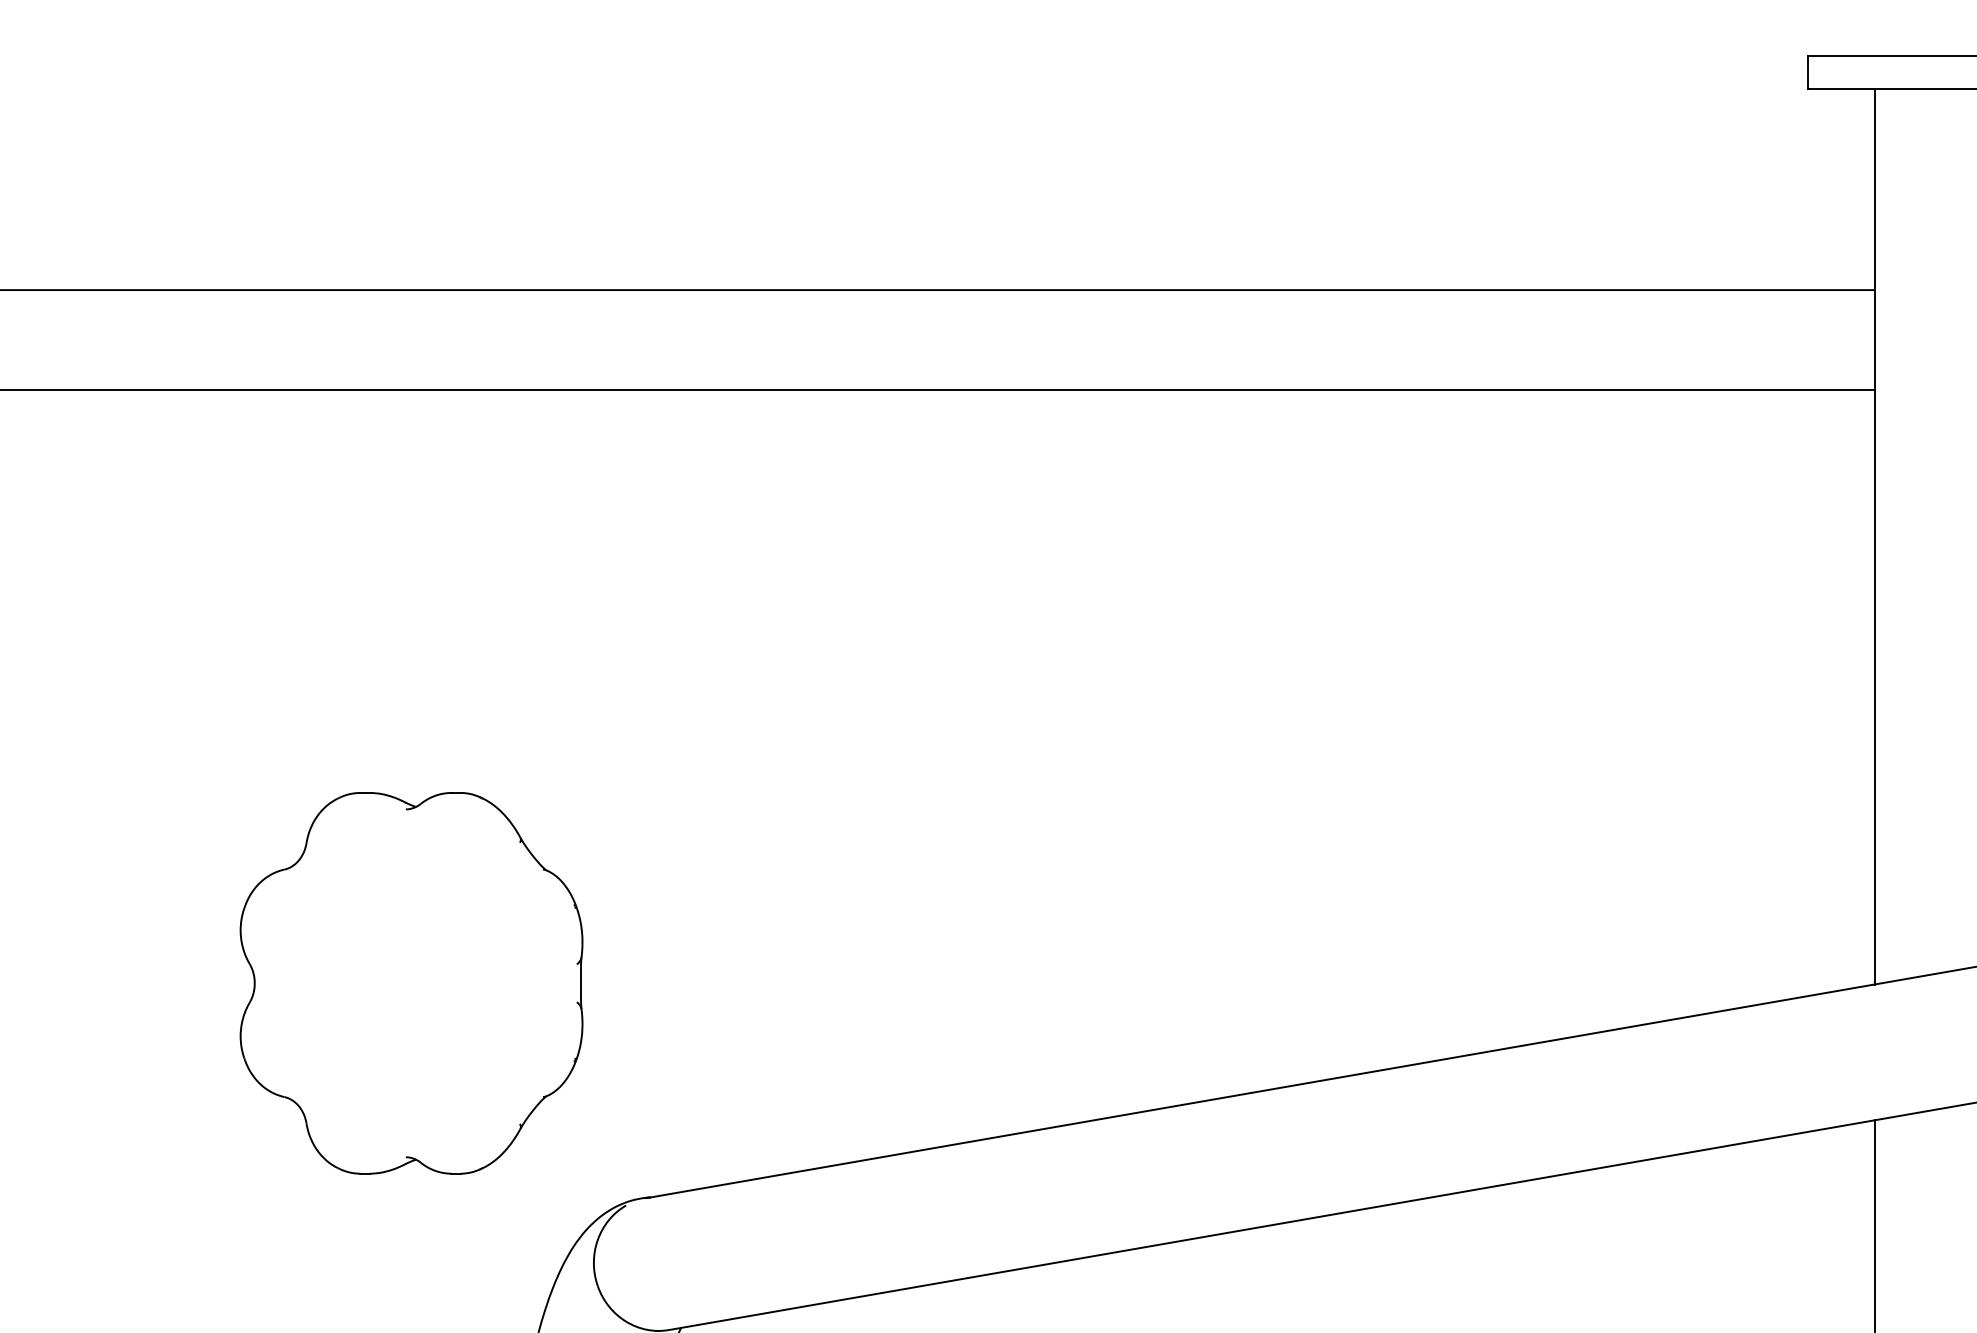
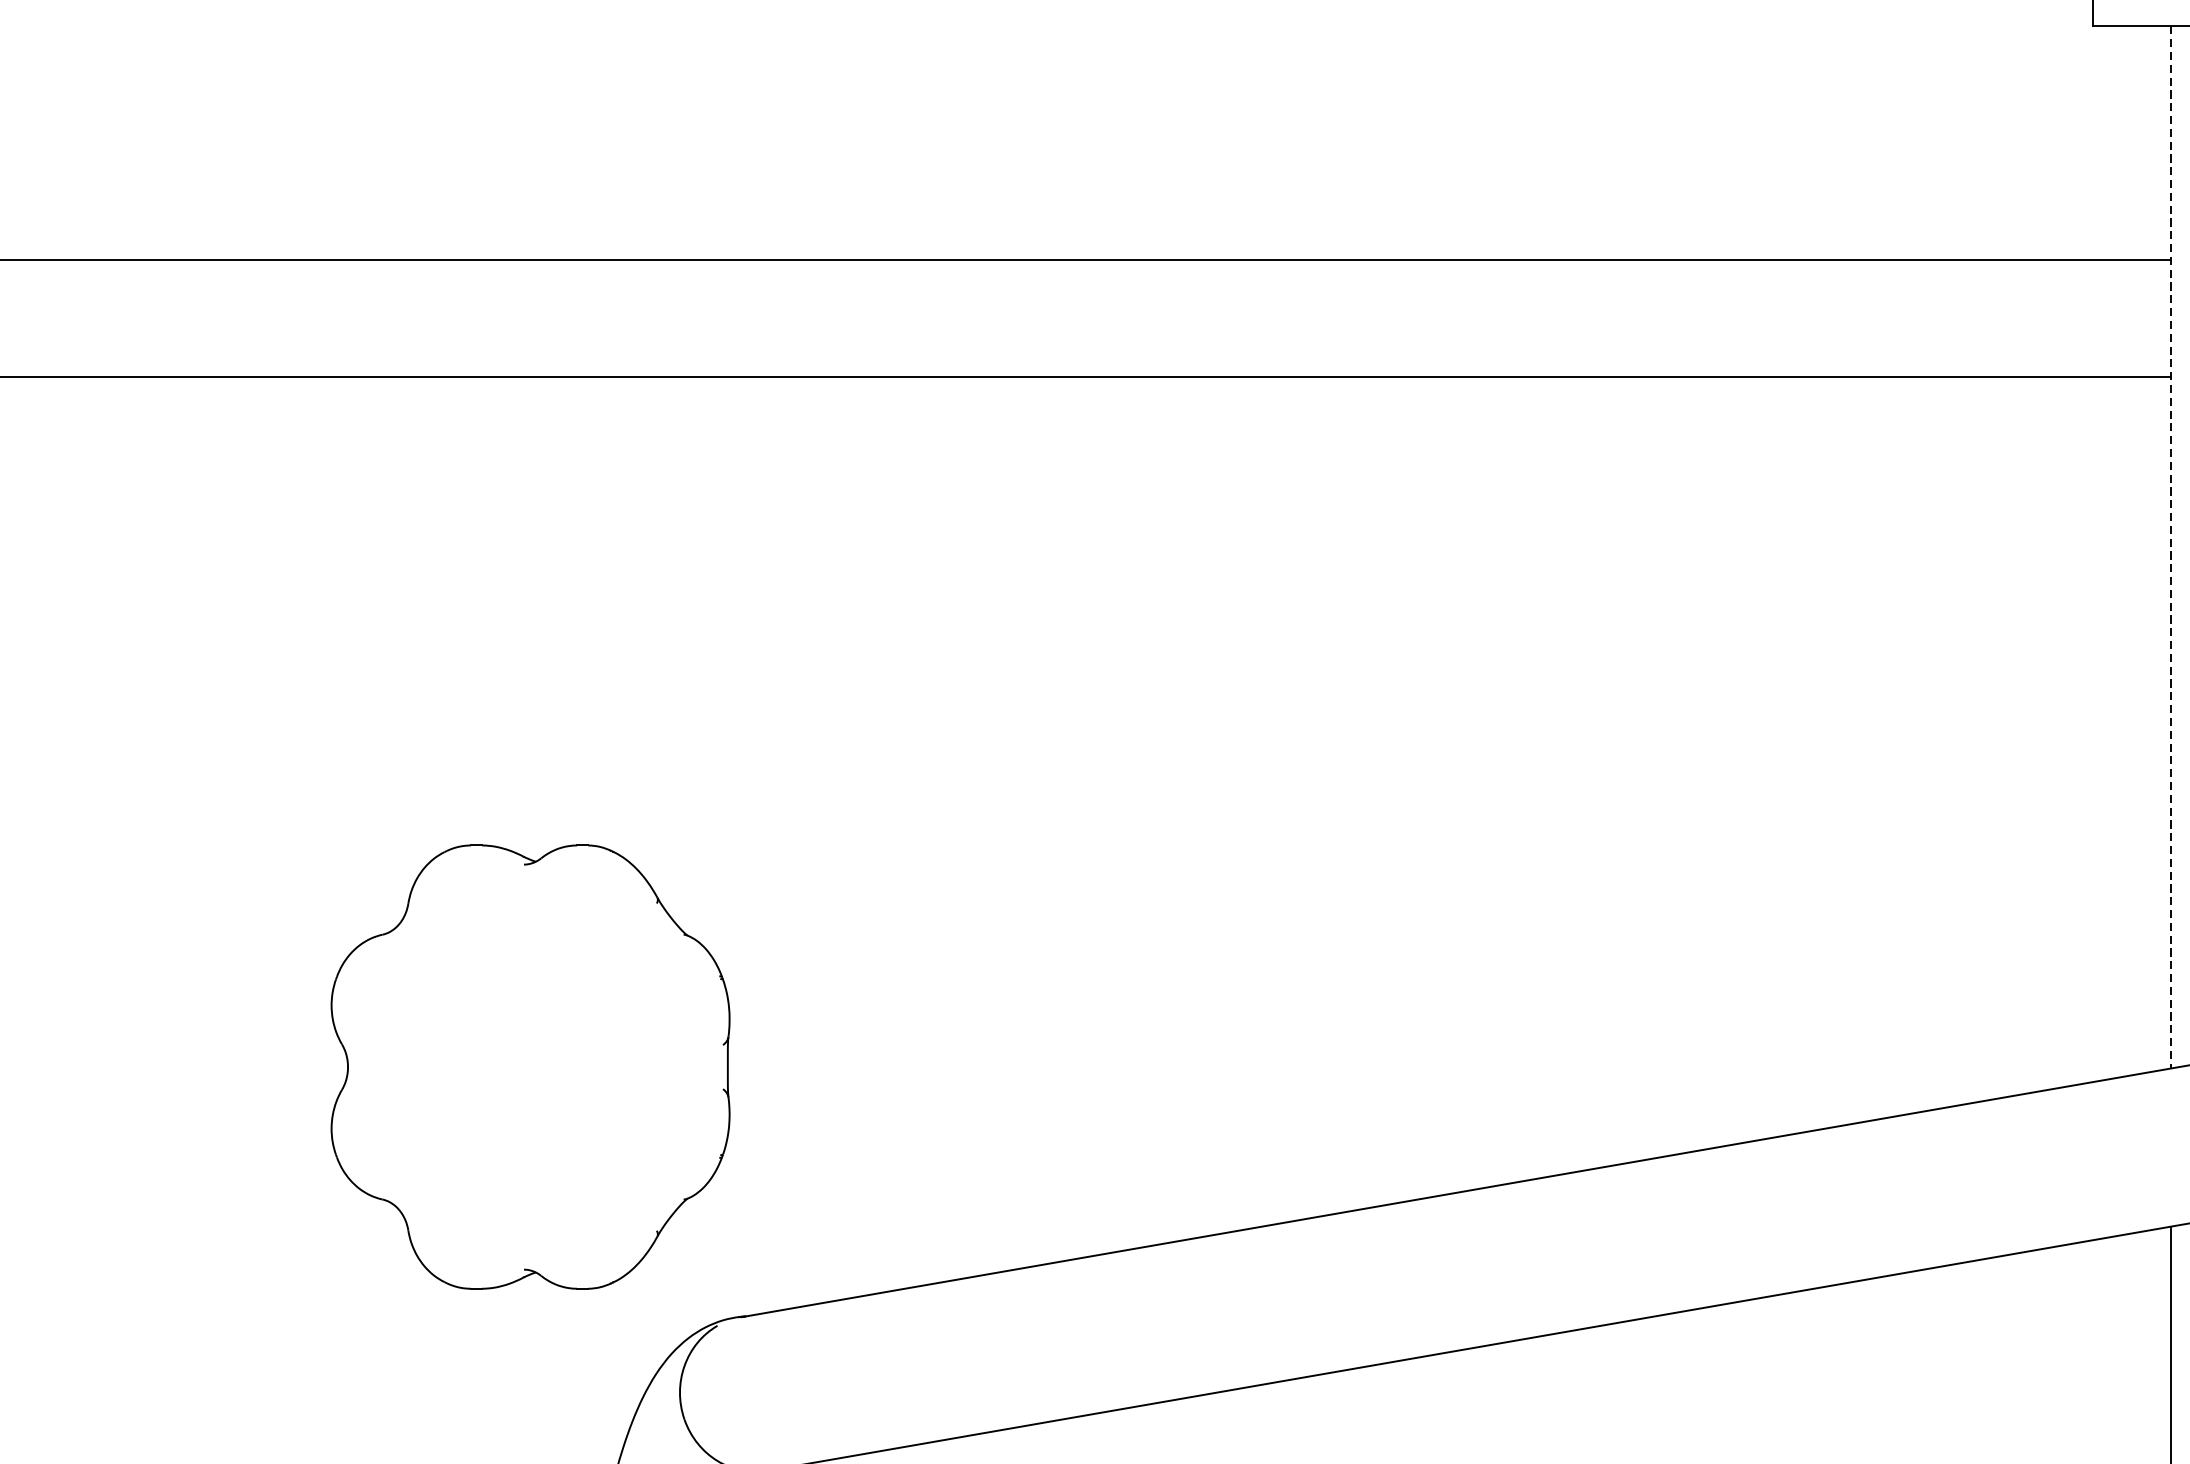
line: (1874, 536) -> (2171, 546), solid -> dashed
part: (411, 983) -> (530, 1067), moved

